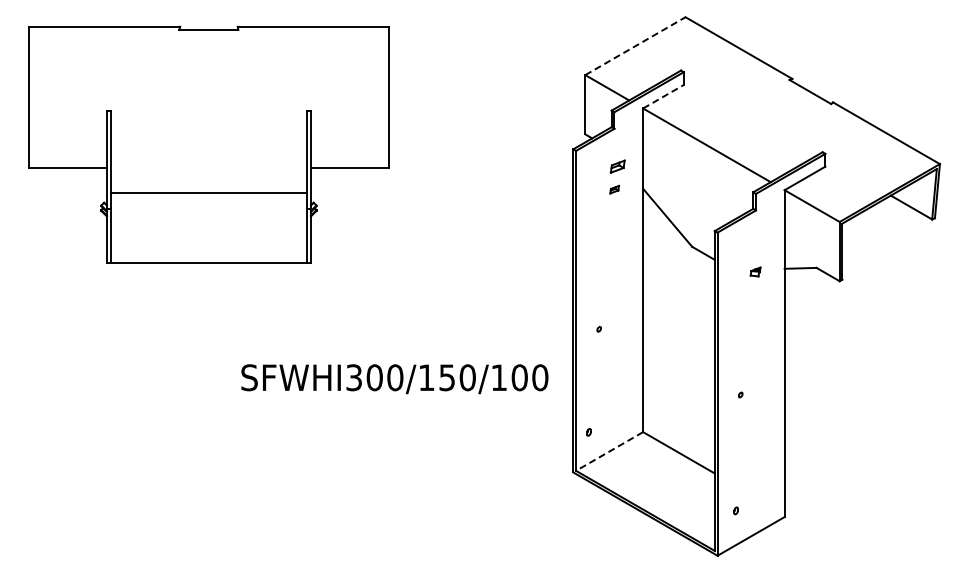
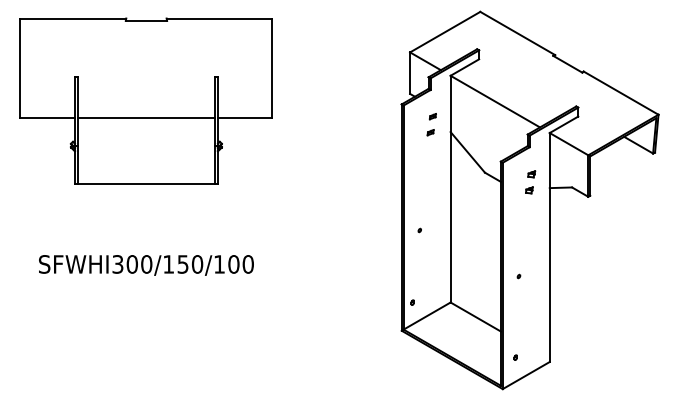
line: (635, 46) -> (445, 32), dashed -> solid
line: (663, 96) -> (464, 67), dashed -> solid
part: (617, 166) -> (432, 116), size x0.62
line: (208, 193) -> (146, 117), moved
part: (758, 248) -> (531, 173), added
text: (394, 379) -> (146, 265), moved
line: (609, 451) -> (427, 316), dashed -> solid

